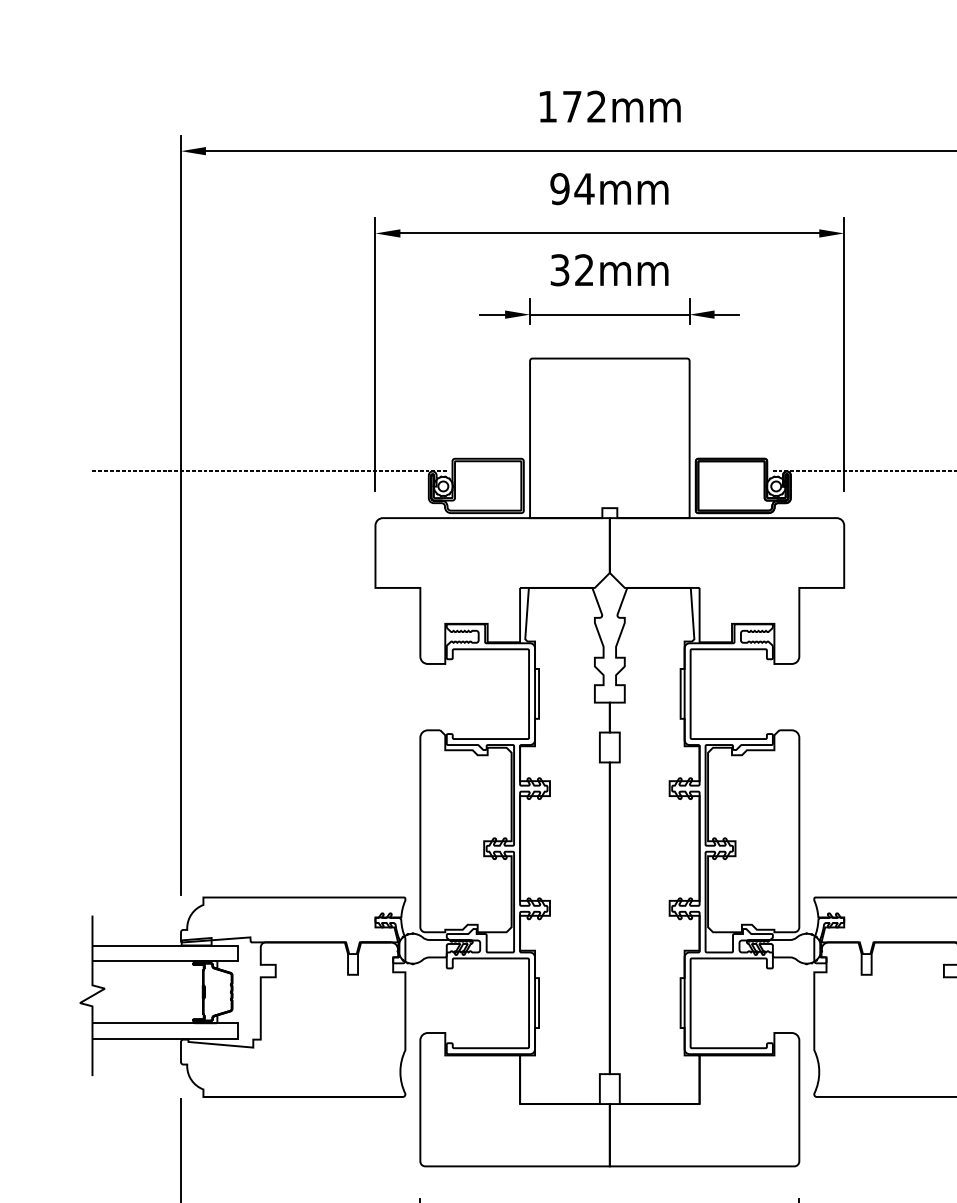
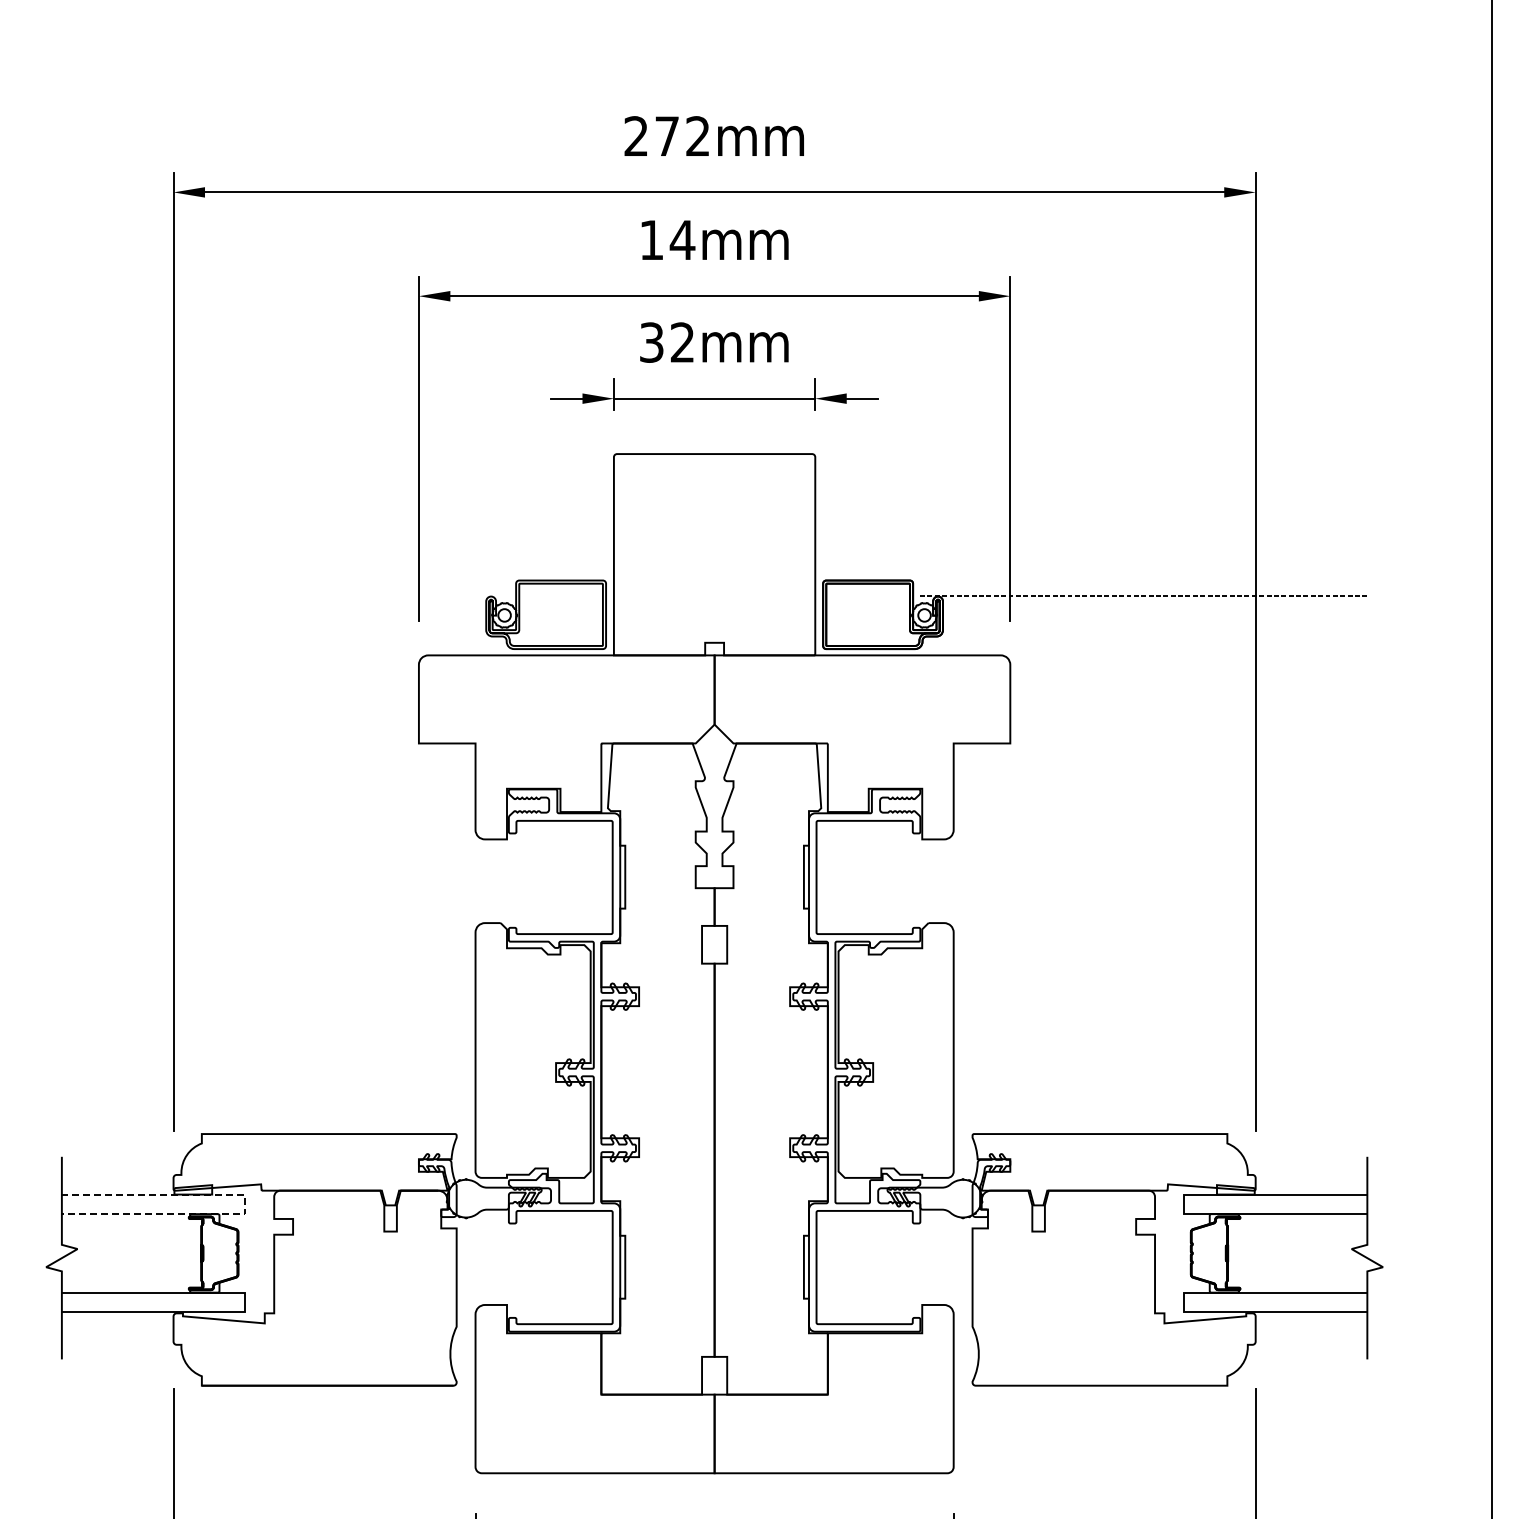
text: (547, 106) -> (635, 135), 172mm -> 272mm
text: (559, 188) -> (651, 239), 94mm -> 14mm
line: (269, 471) -> (285, 596), removed
line: (238, 953) -> (245, 1204), solid -> dashed

